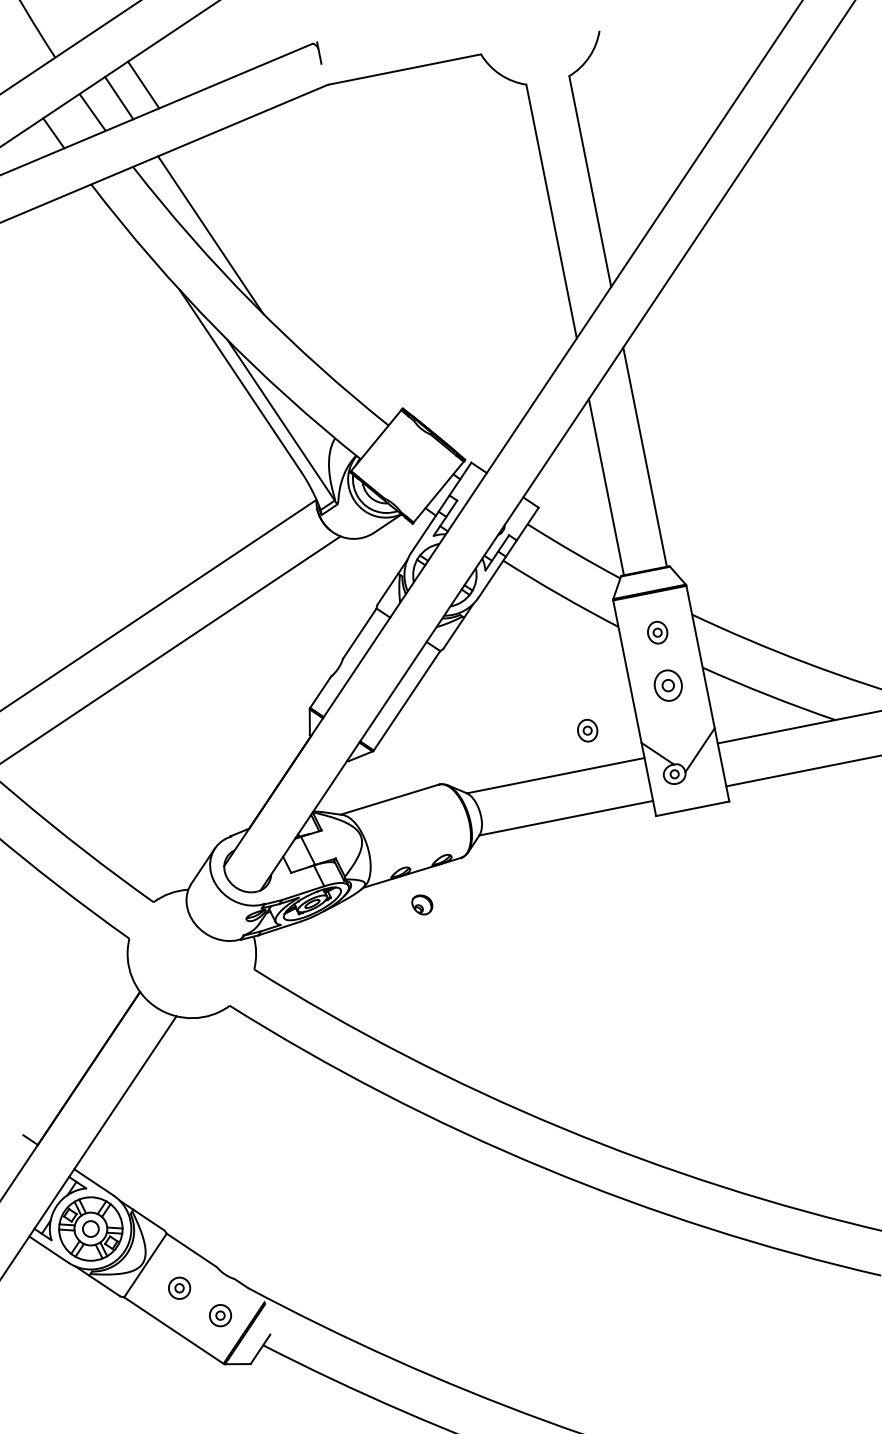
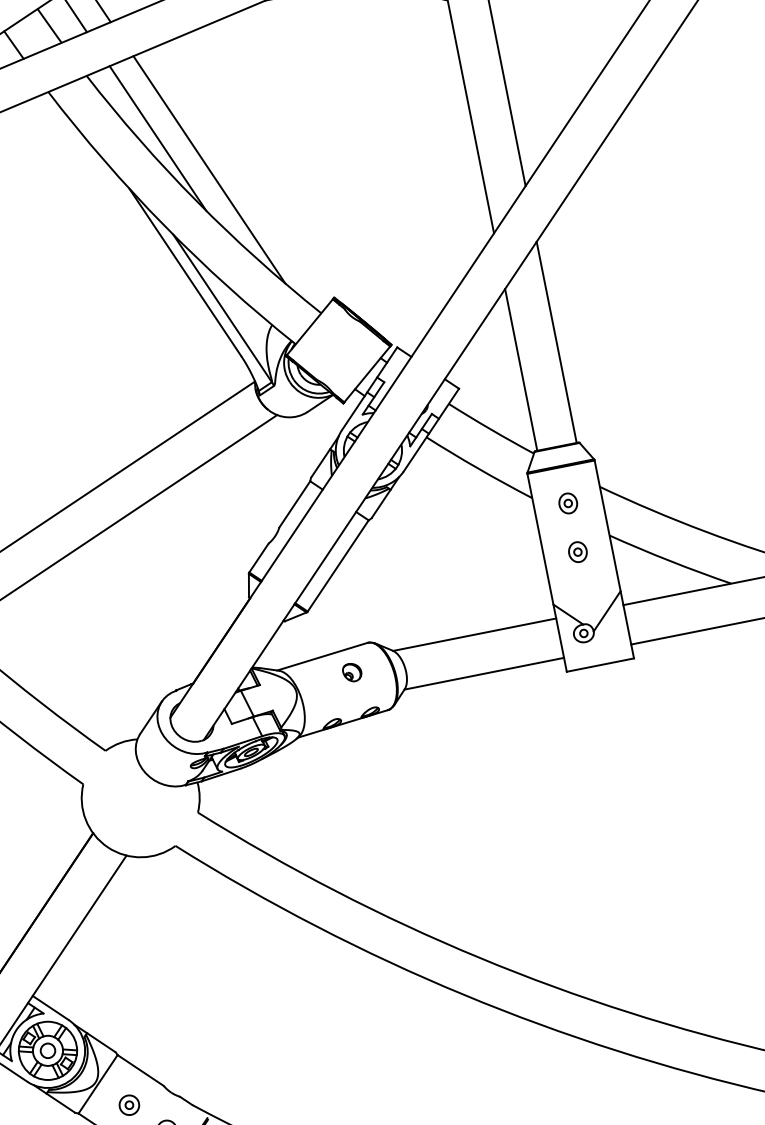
line: (266, 269) -> (209, 170), added
part: (667, 685) -> (577, 551), size x0.71
part: (587, 730) -> (503, 593), removed
part: (422, 904) -> (352, 672), moved

